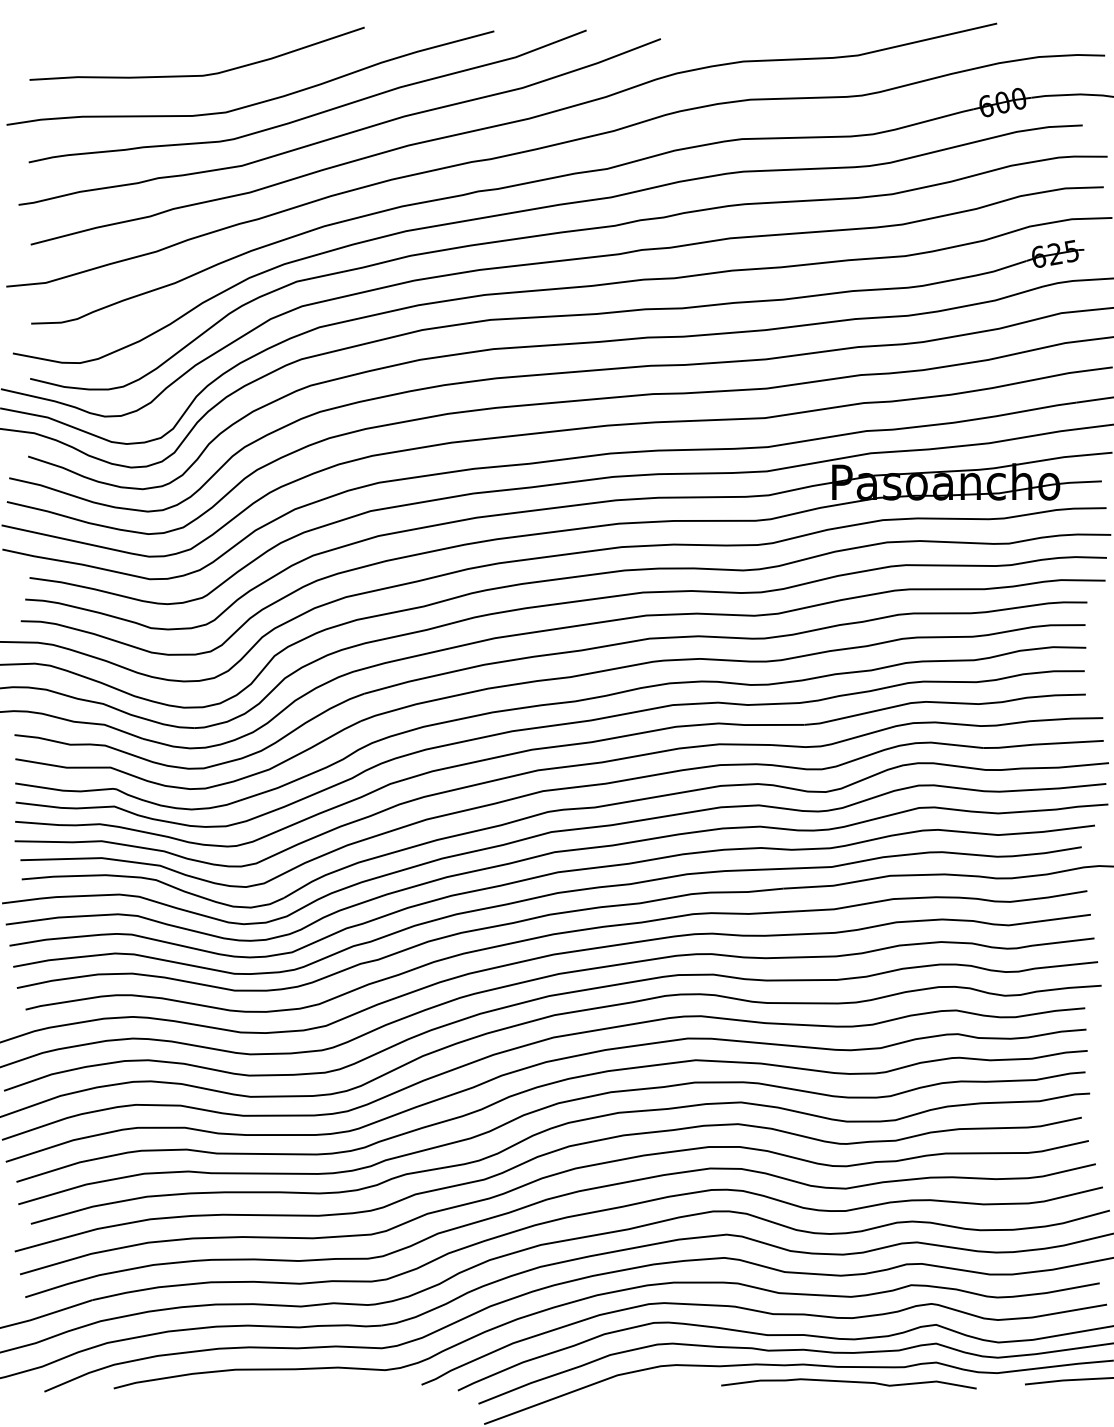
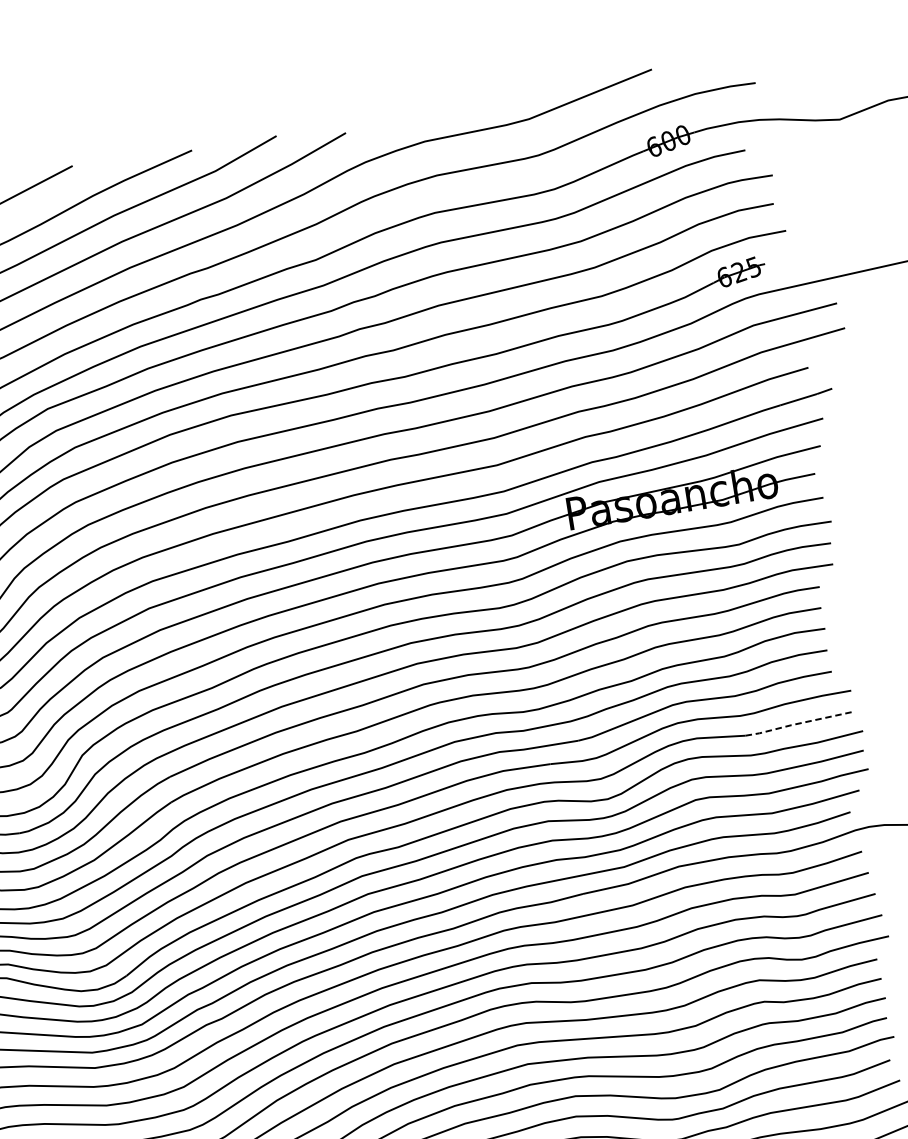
line: (1042, 744) -> (799, 723), solid -> dashed

